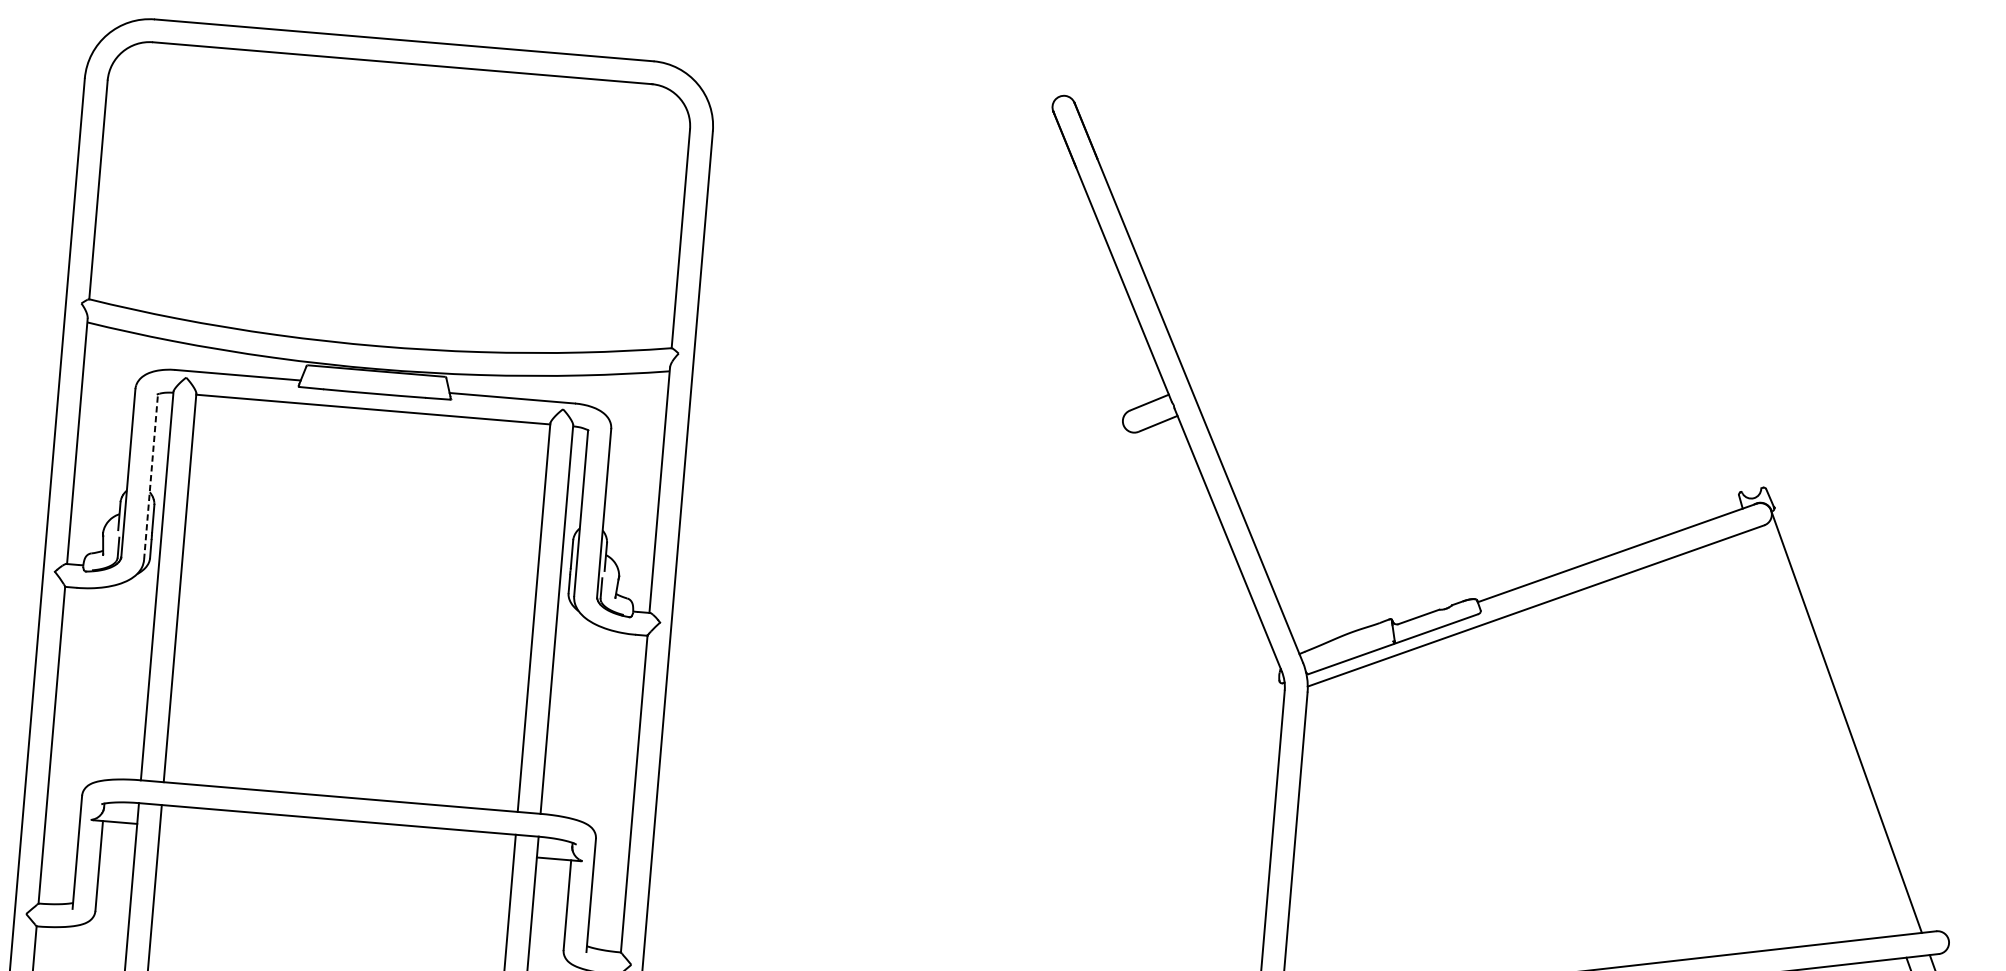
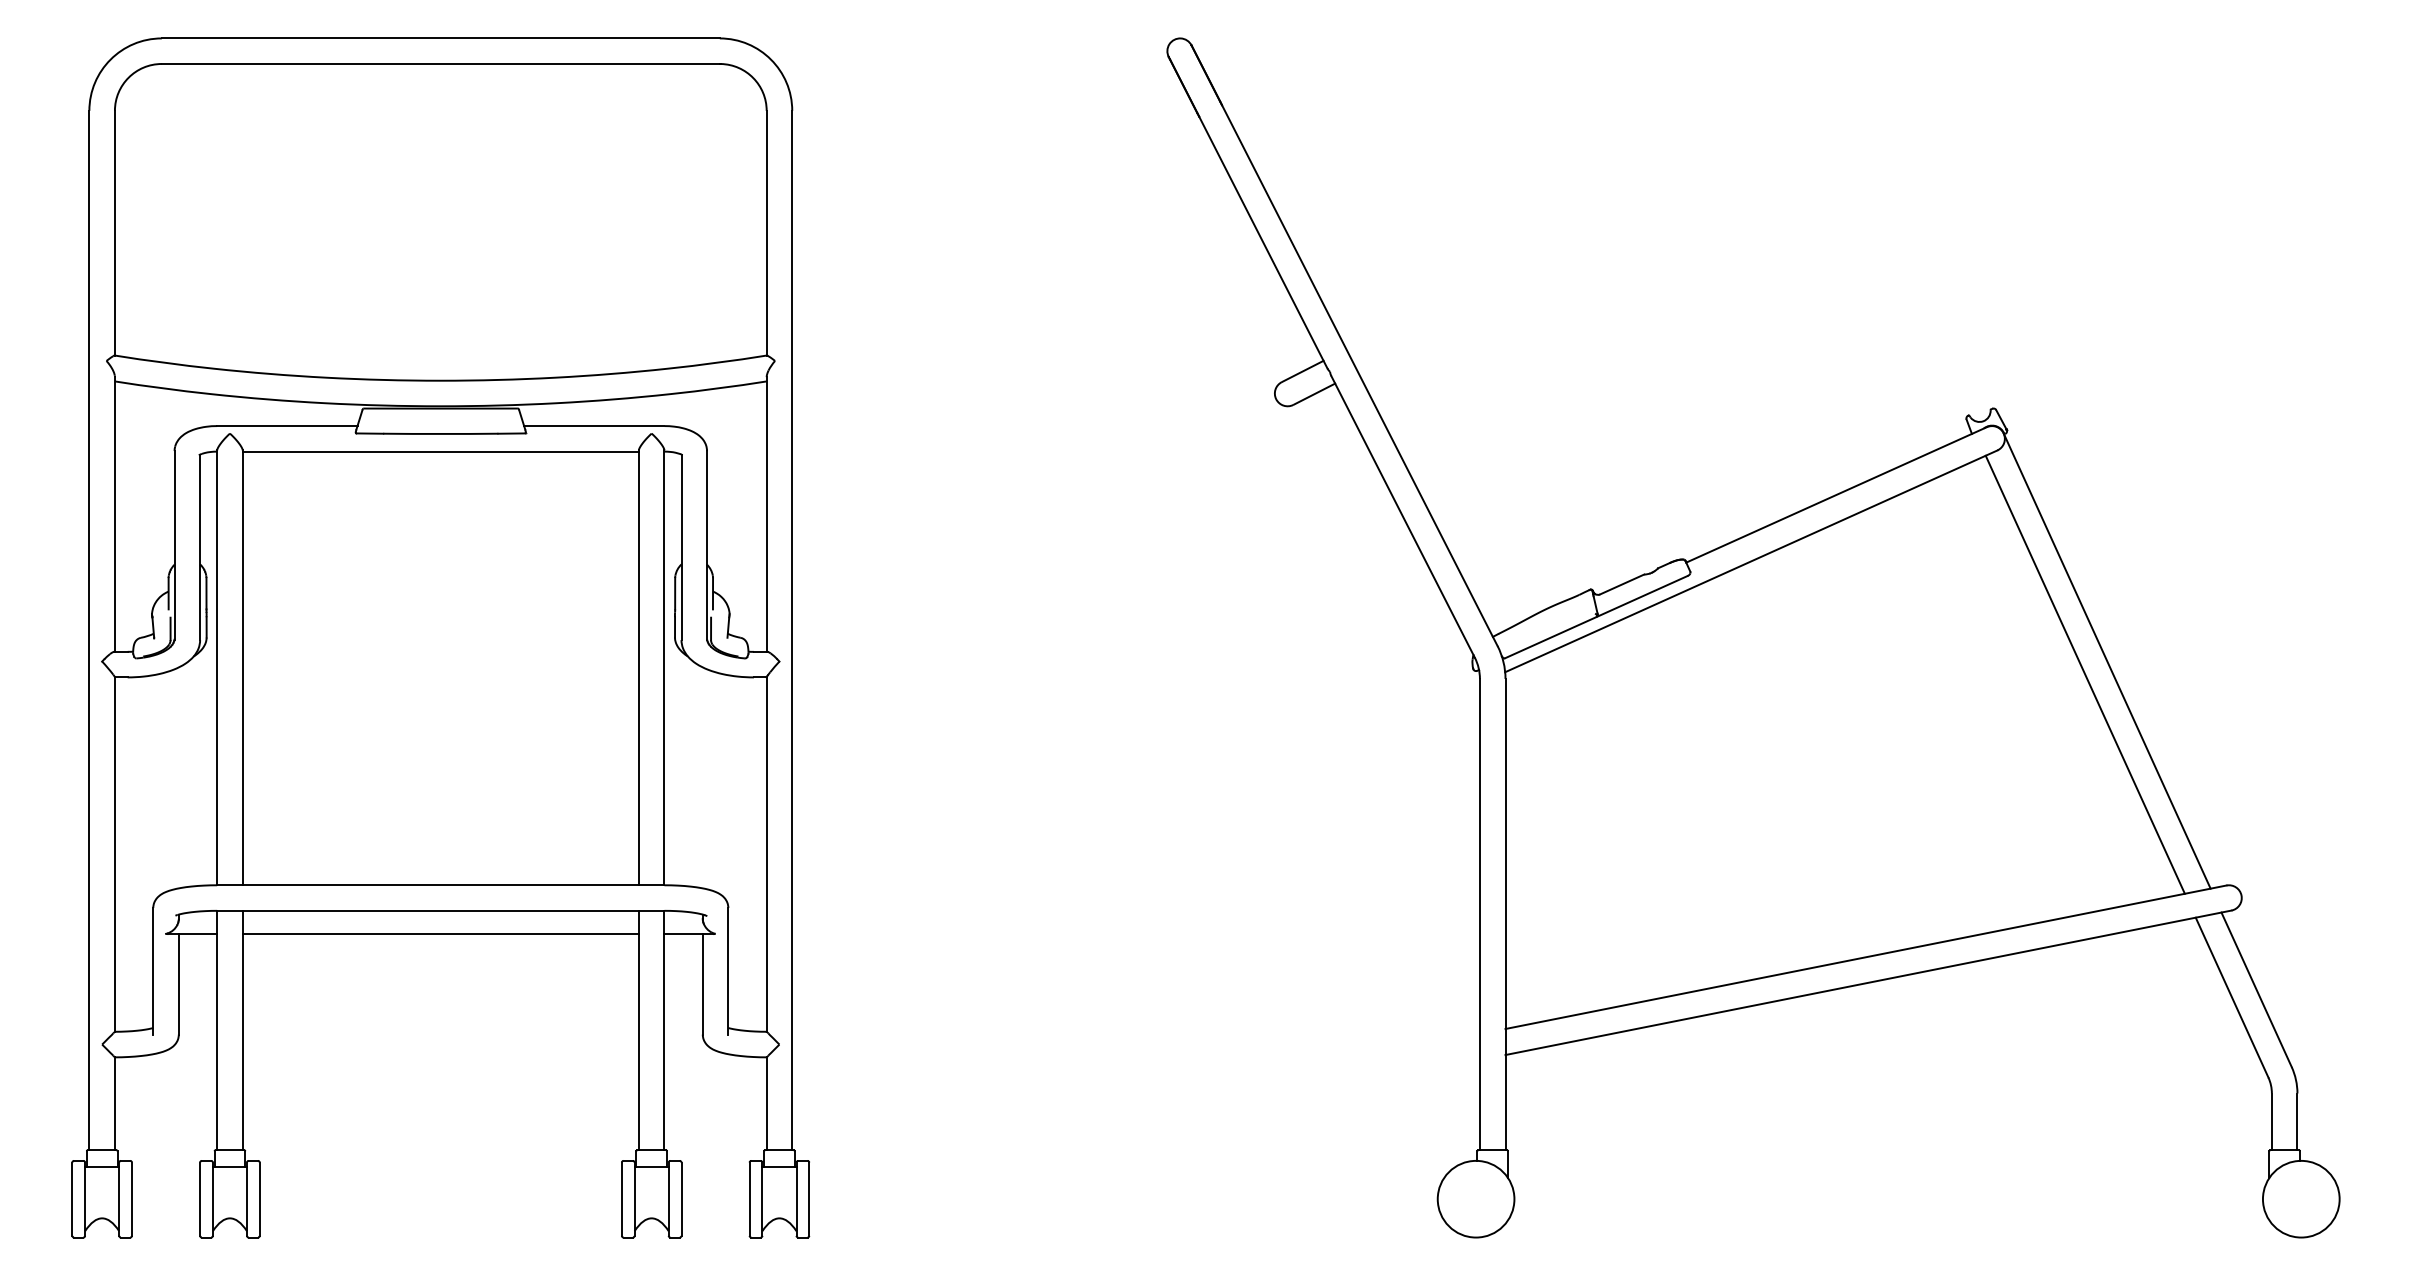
line: (151, 477) -> (200, 547), dashed -> solid
line: (1825, 732) -> (2084, 674), added
line: (336, 841) -> (440, 934), added

